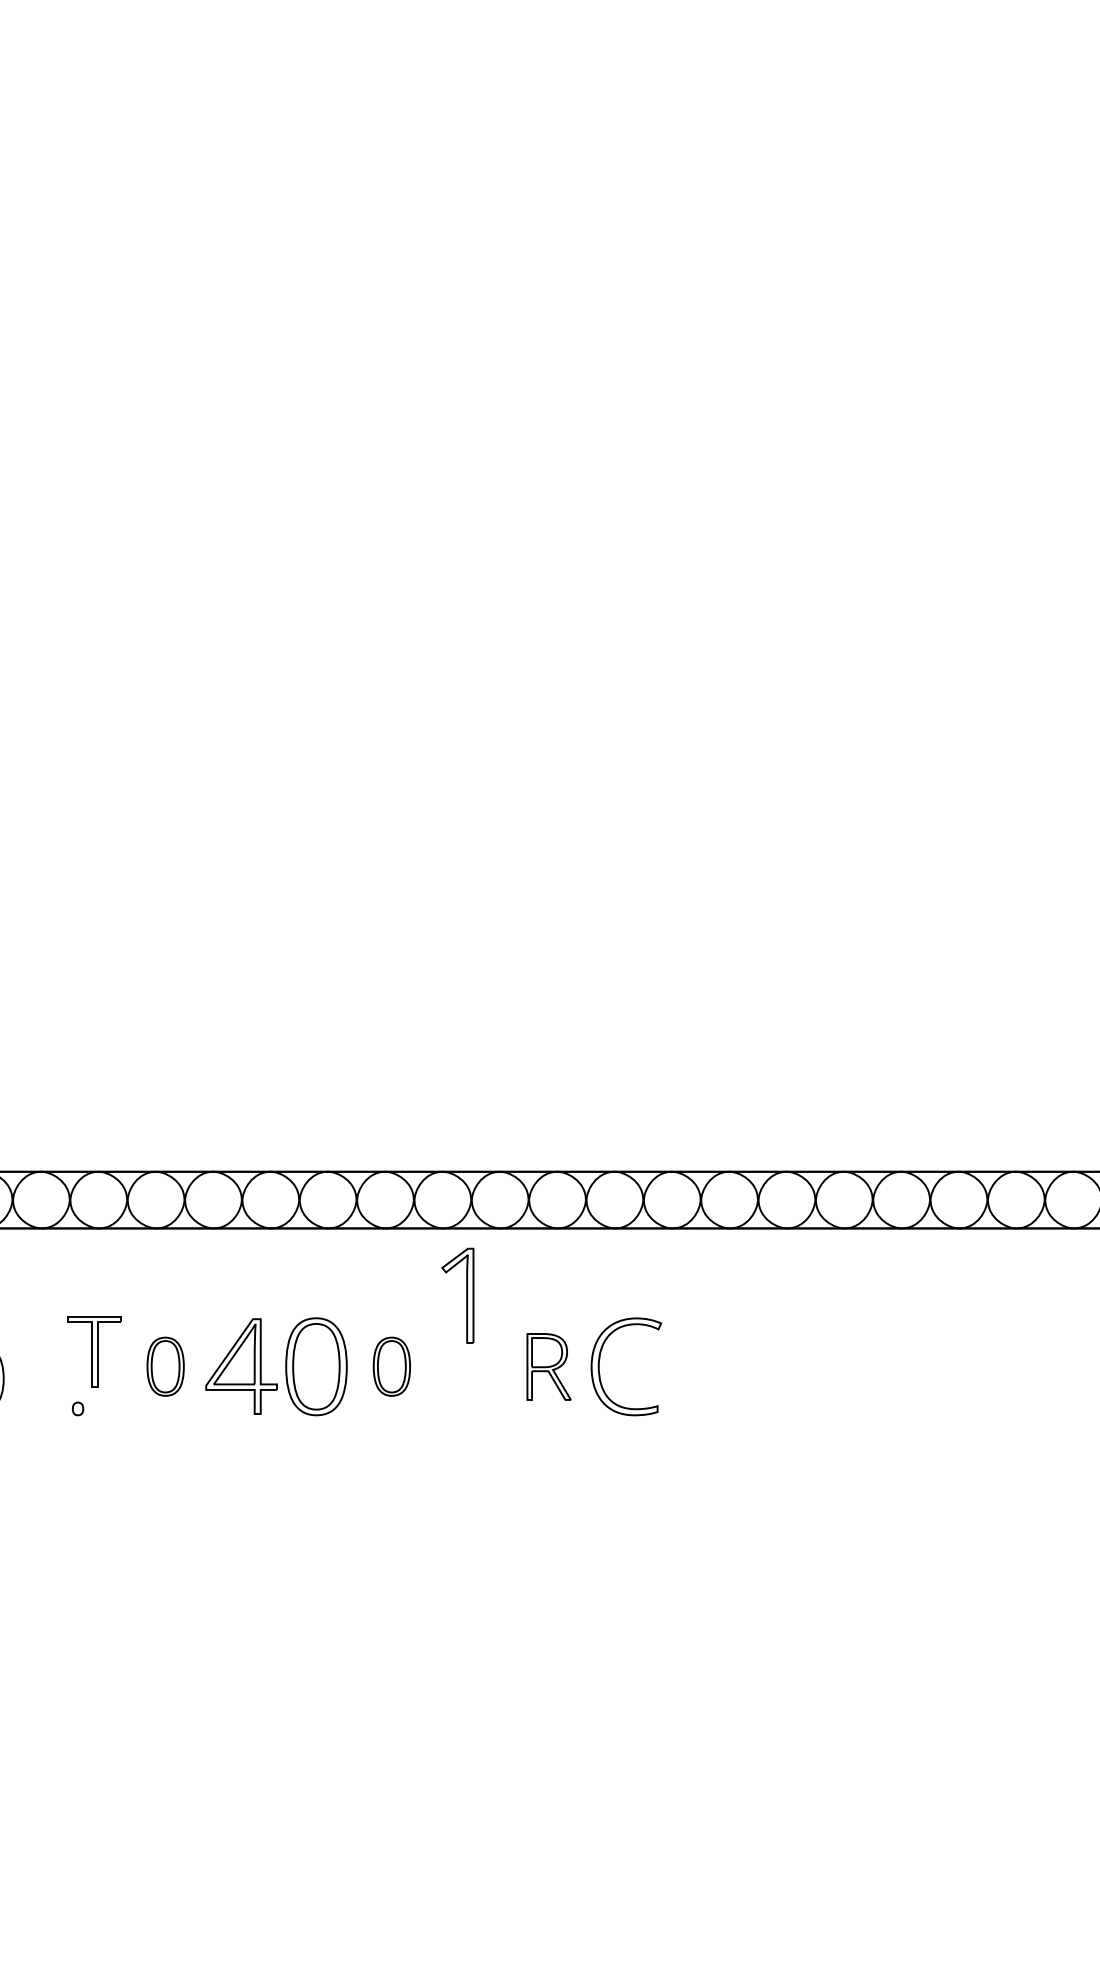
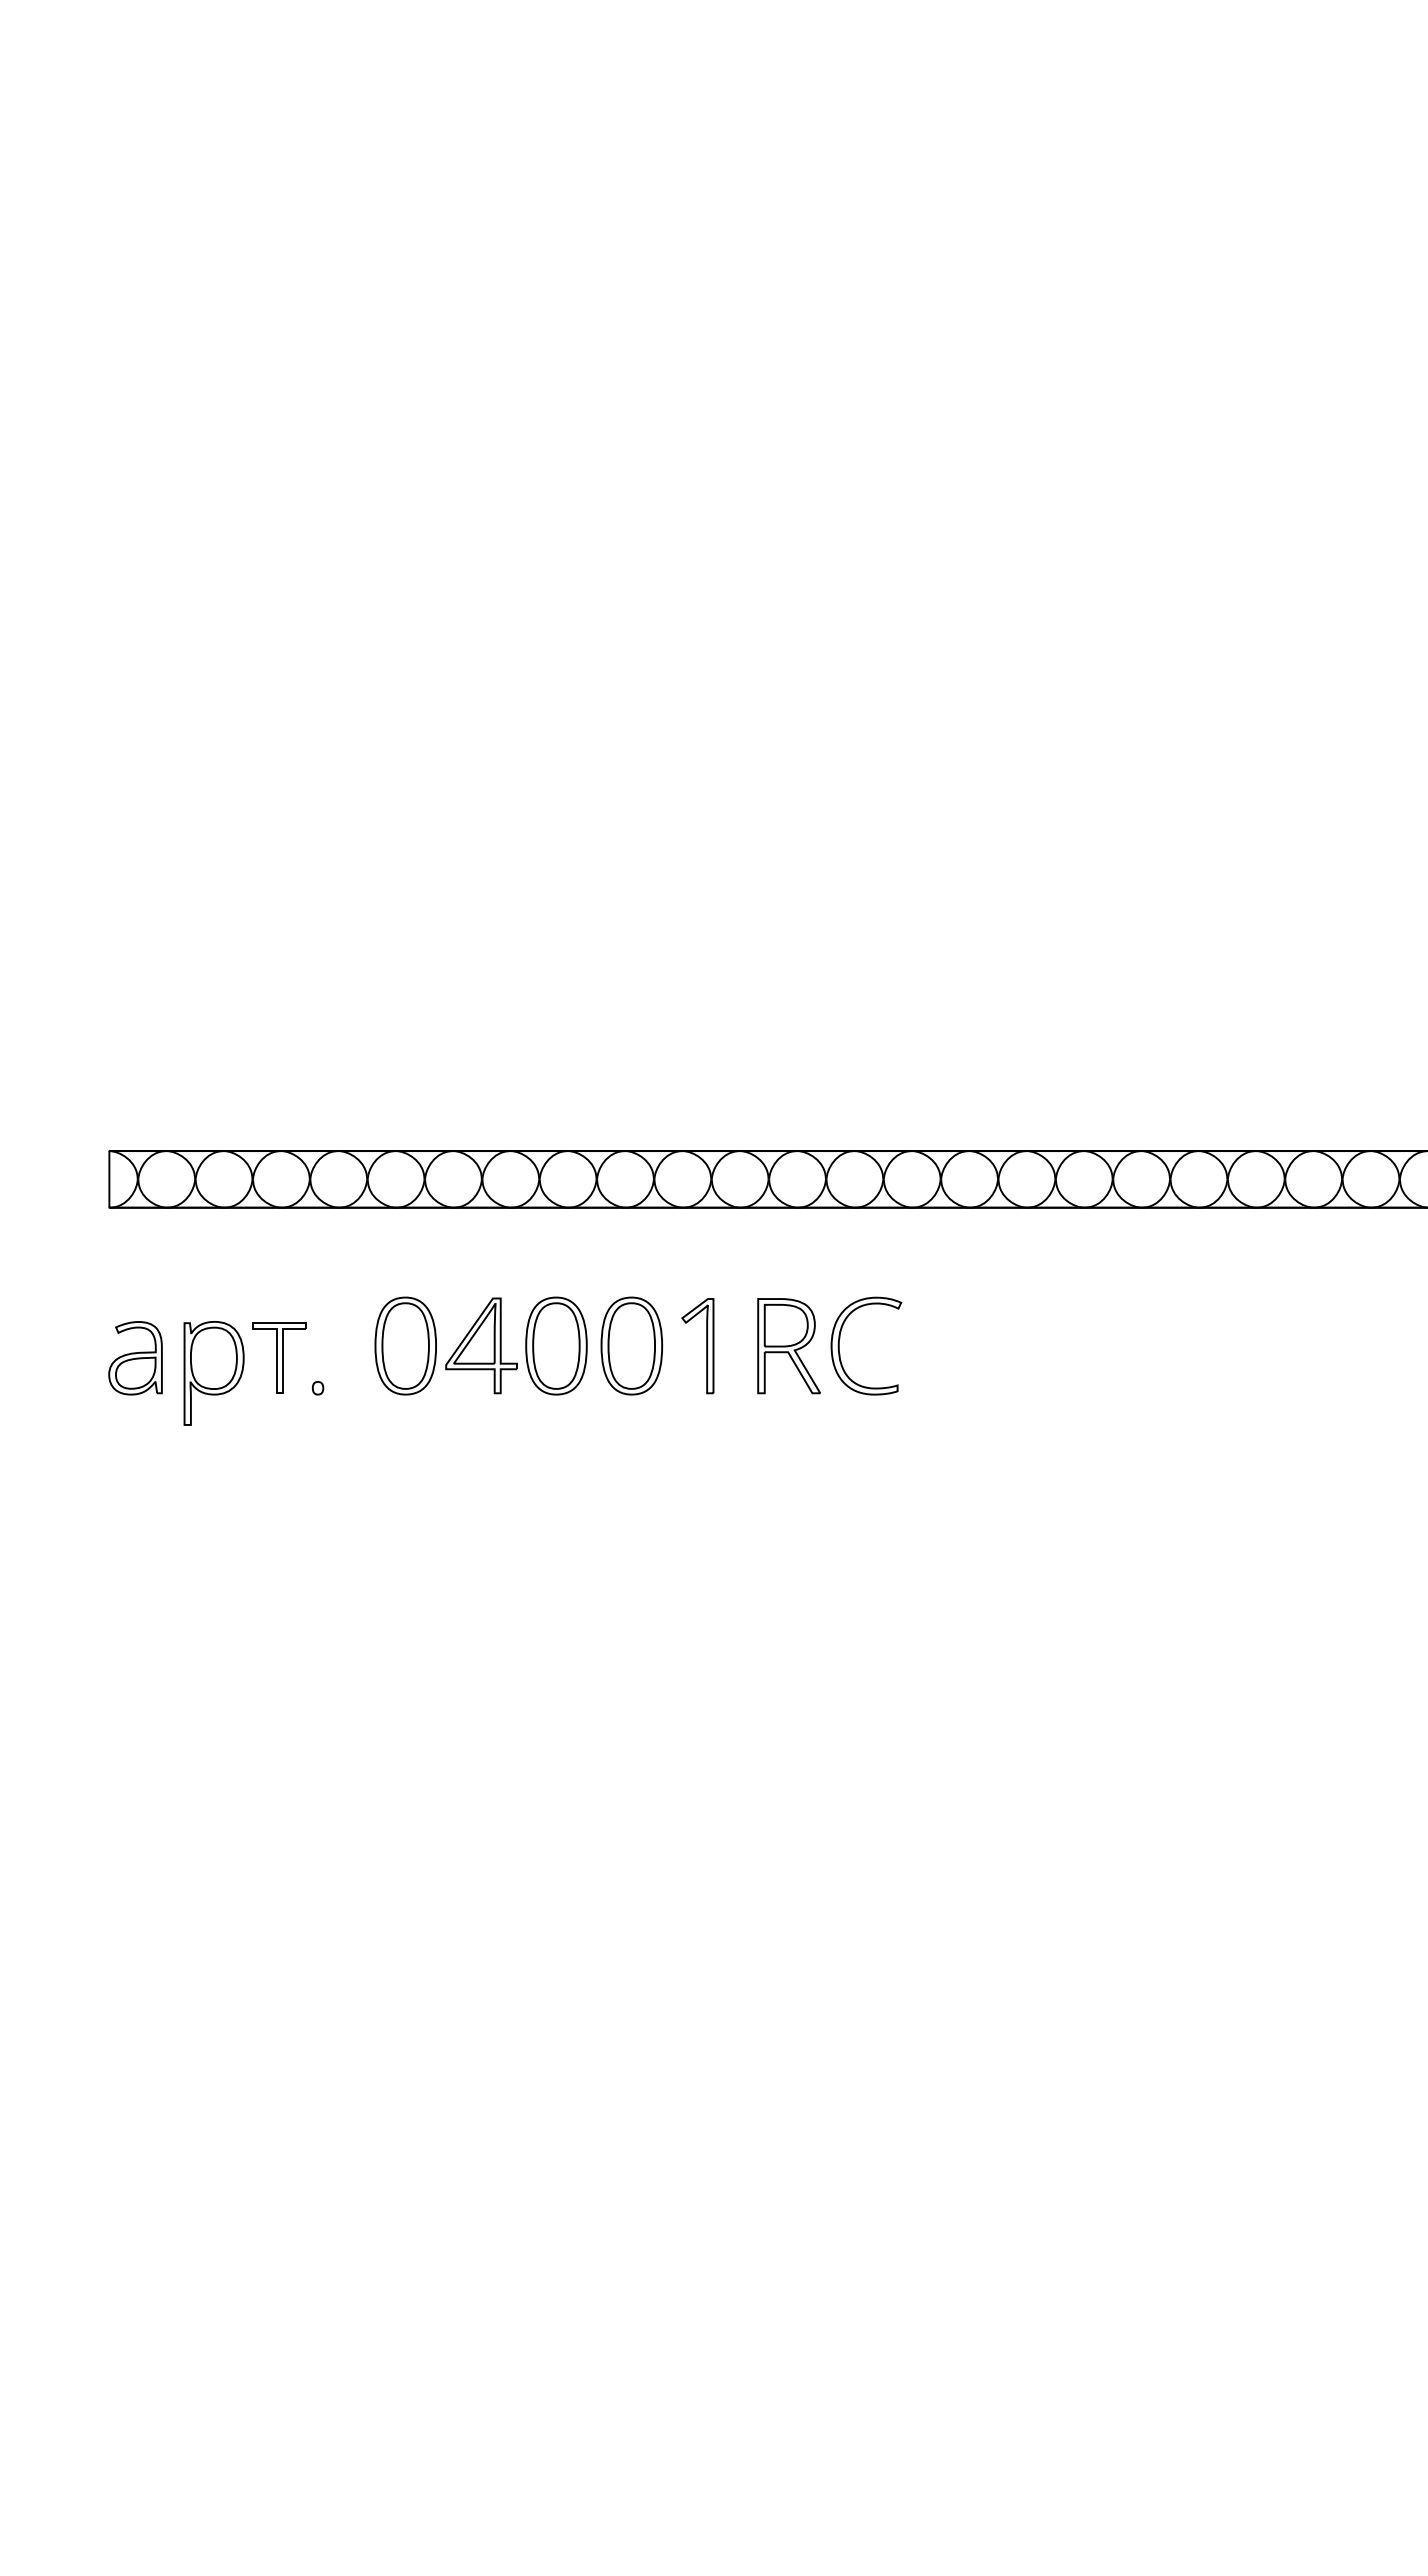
part: (466, 1296) -> (706, 1346), moved
part: (94, 1351) -> (279, 1357), moved
part: (165, 1366) -> (405, 1345), size x1.67
part: (391, 1366) -> (631, 1345), size x1.67
part: (548, 1367) -> (788, 1346), size x1.43

